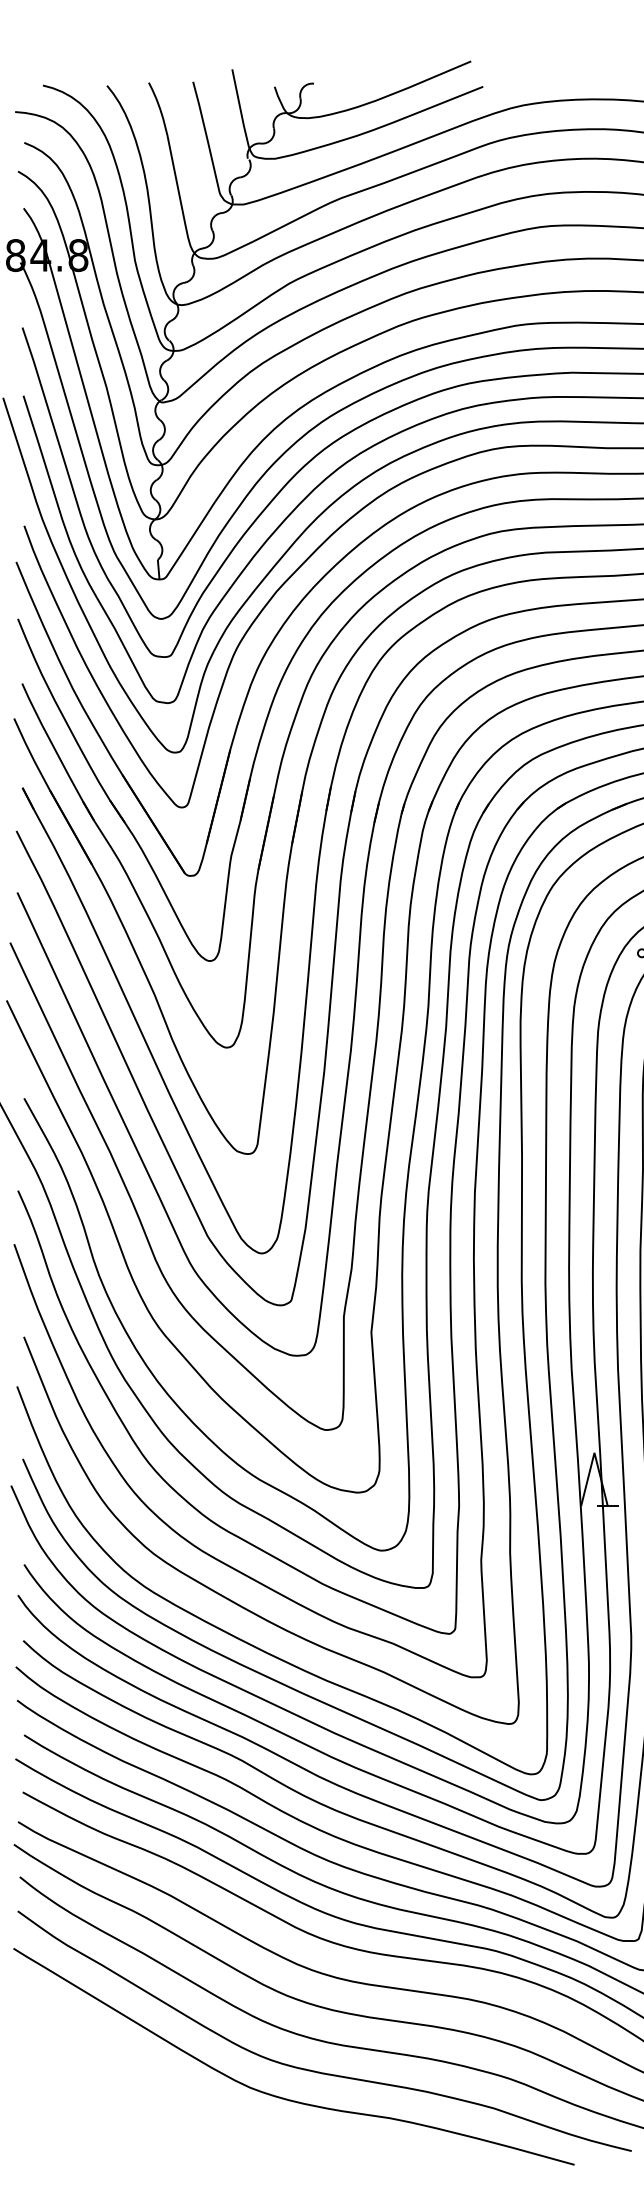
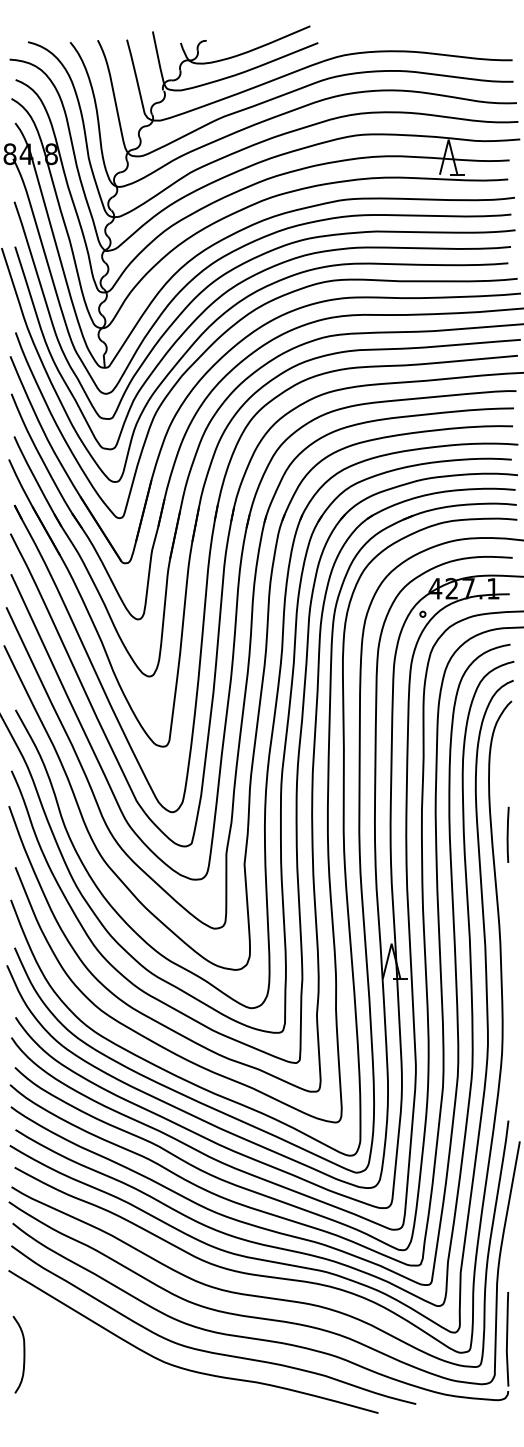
curve: (36, 2075) -> (23, 1354), added

